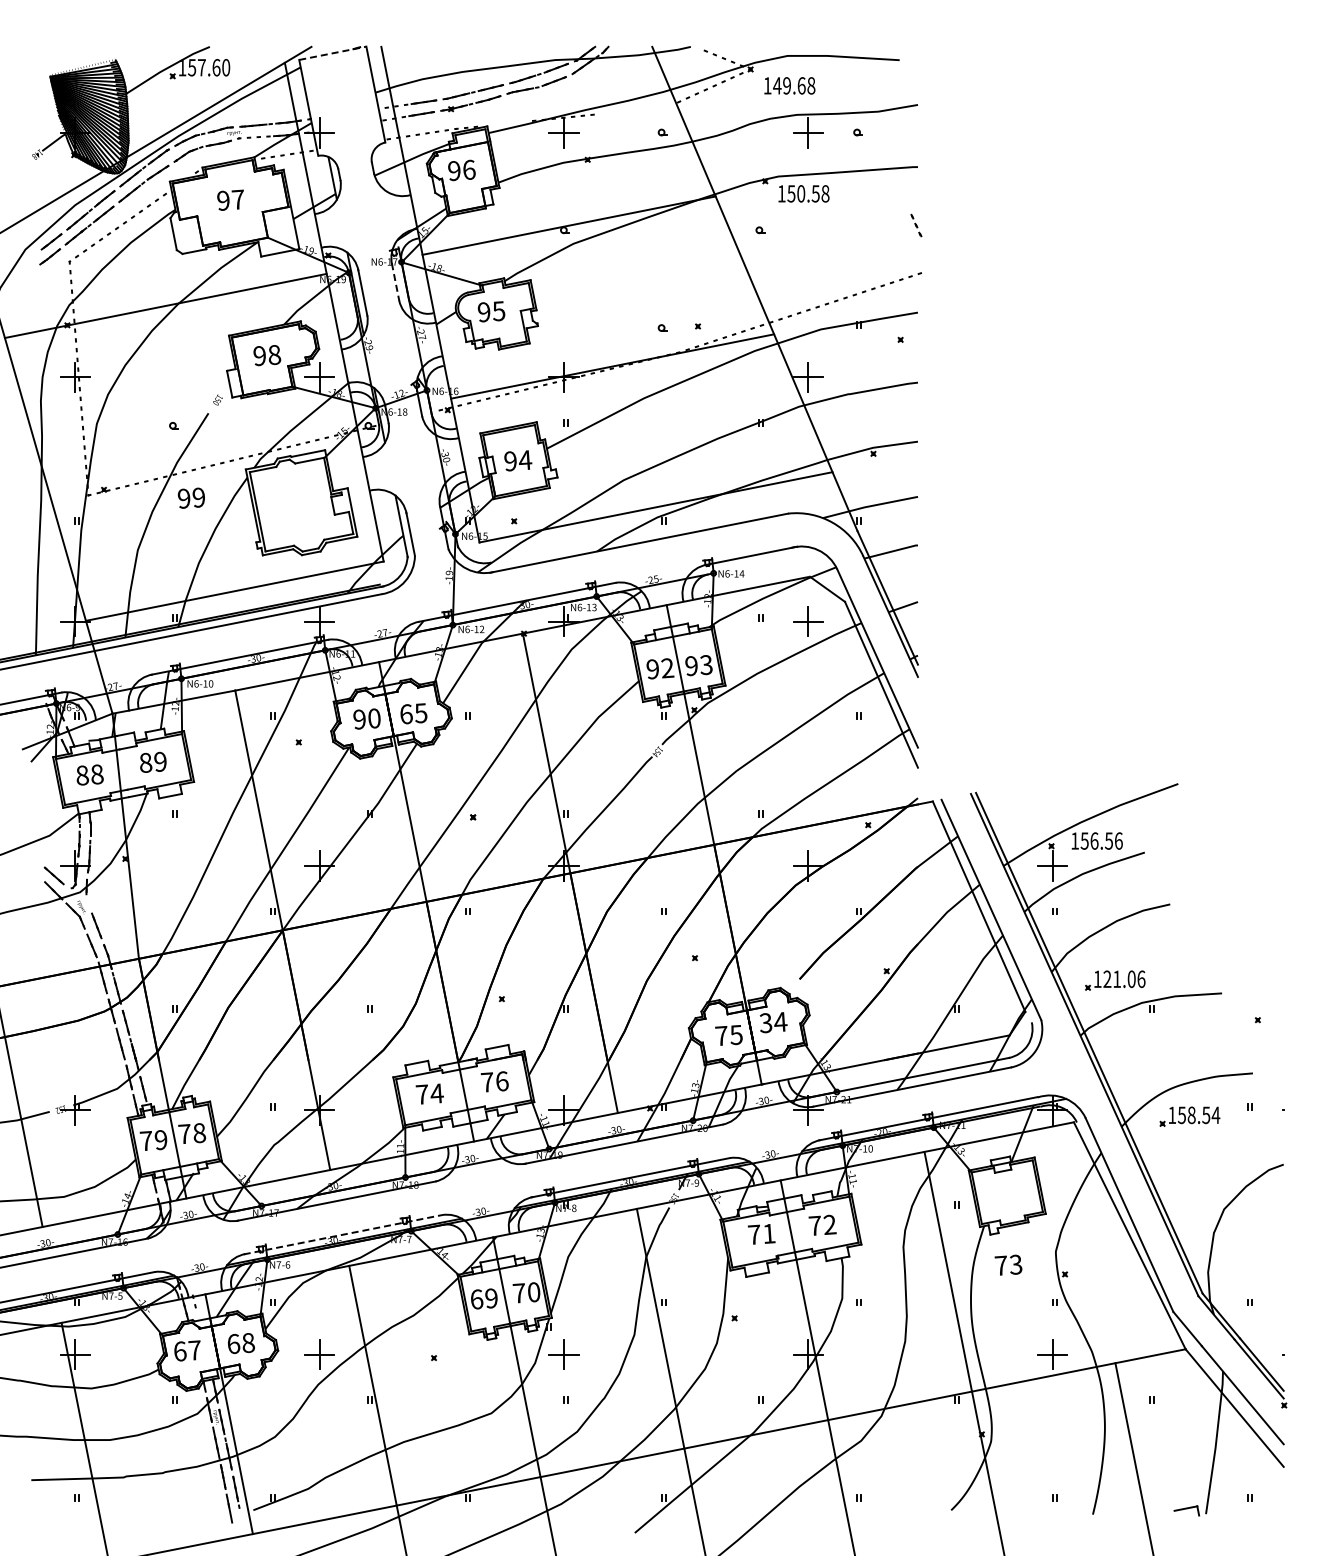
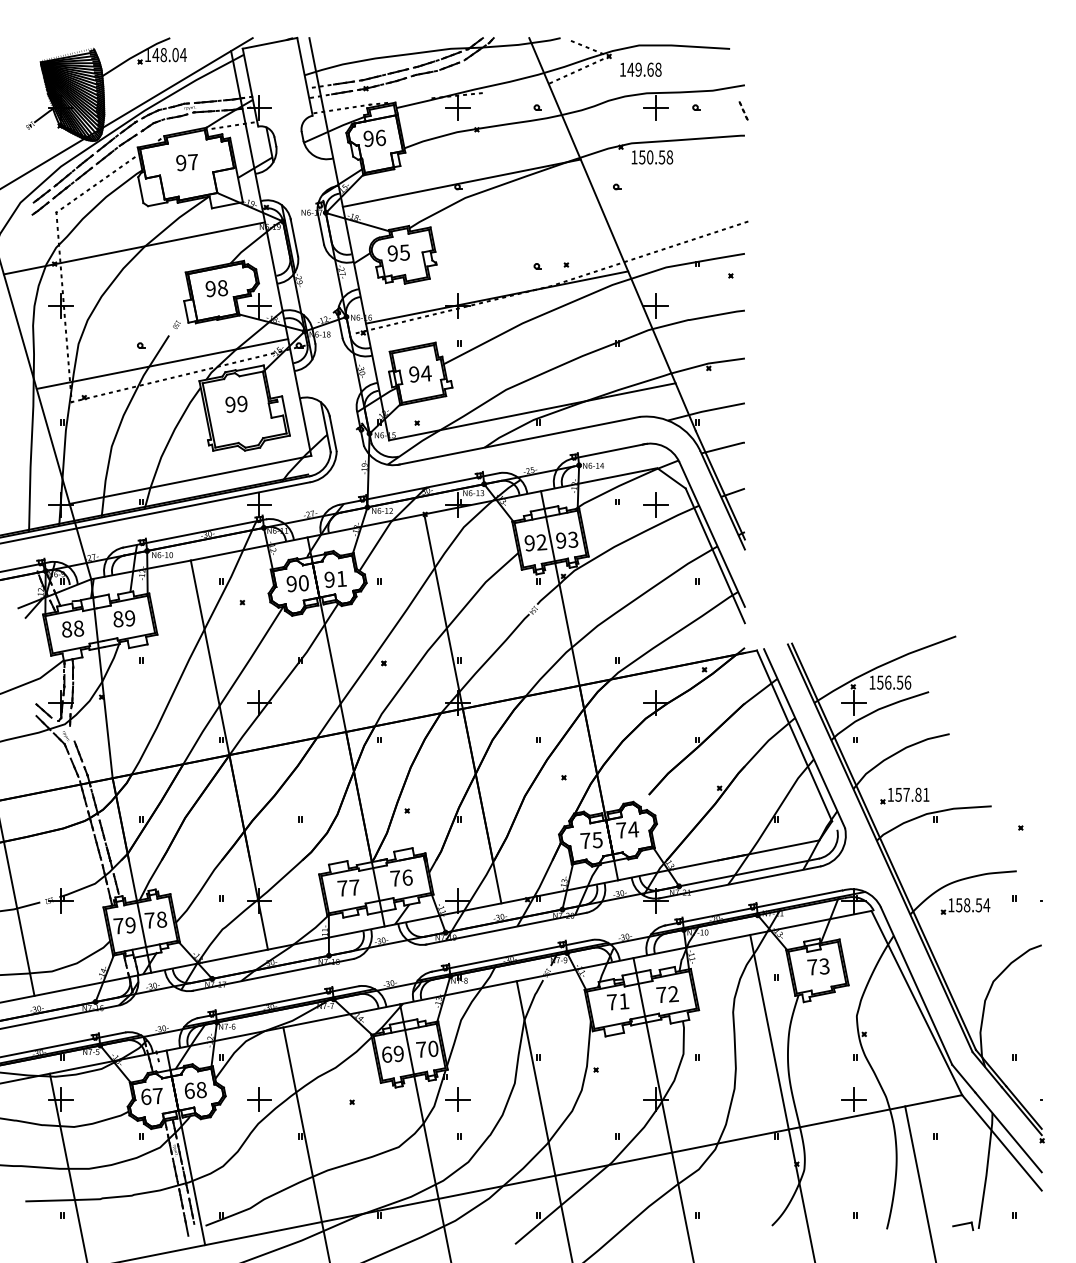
line: (333, 53) -> (270, 43), dashed -> solid
text: (208, 67) -> (169, 54), 157.60 -> 148.04
line: (251, 137) -> (204, 111), added
part: (916, 225) -> (743, 110), moved
line: (395, 282) -> (320, 229), dashed -> solid
line: (200, 448) -> (162, 364), added
text: (190, 497) -> (235, 403), moved
text: (413, 713) -> (335, 579), 65 -> 91
text: (1124, 979) -> (912, 795), 121.06 -> 157.81
text: (765, 1023) -> (621, 830), 34 -> 74
text: (436, 1093) -> (354, 887), 74 -> 77
line: (343, 1234) -> (278, 1001), dashed -> solid
text: (1008, 1264) -> (818, 966), moved

